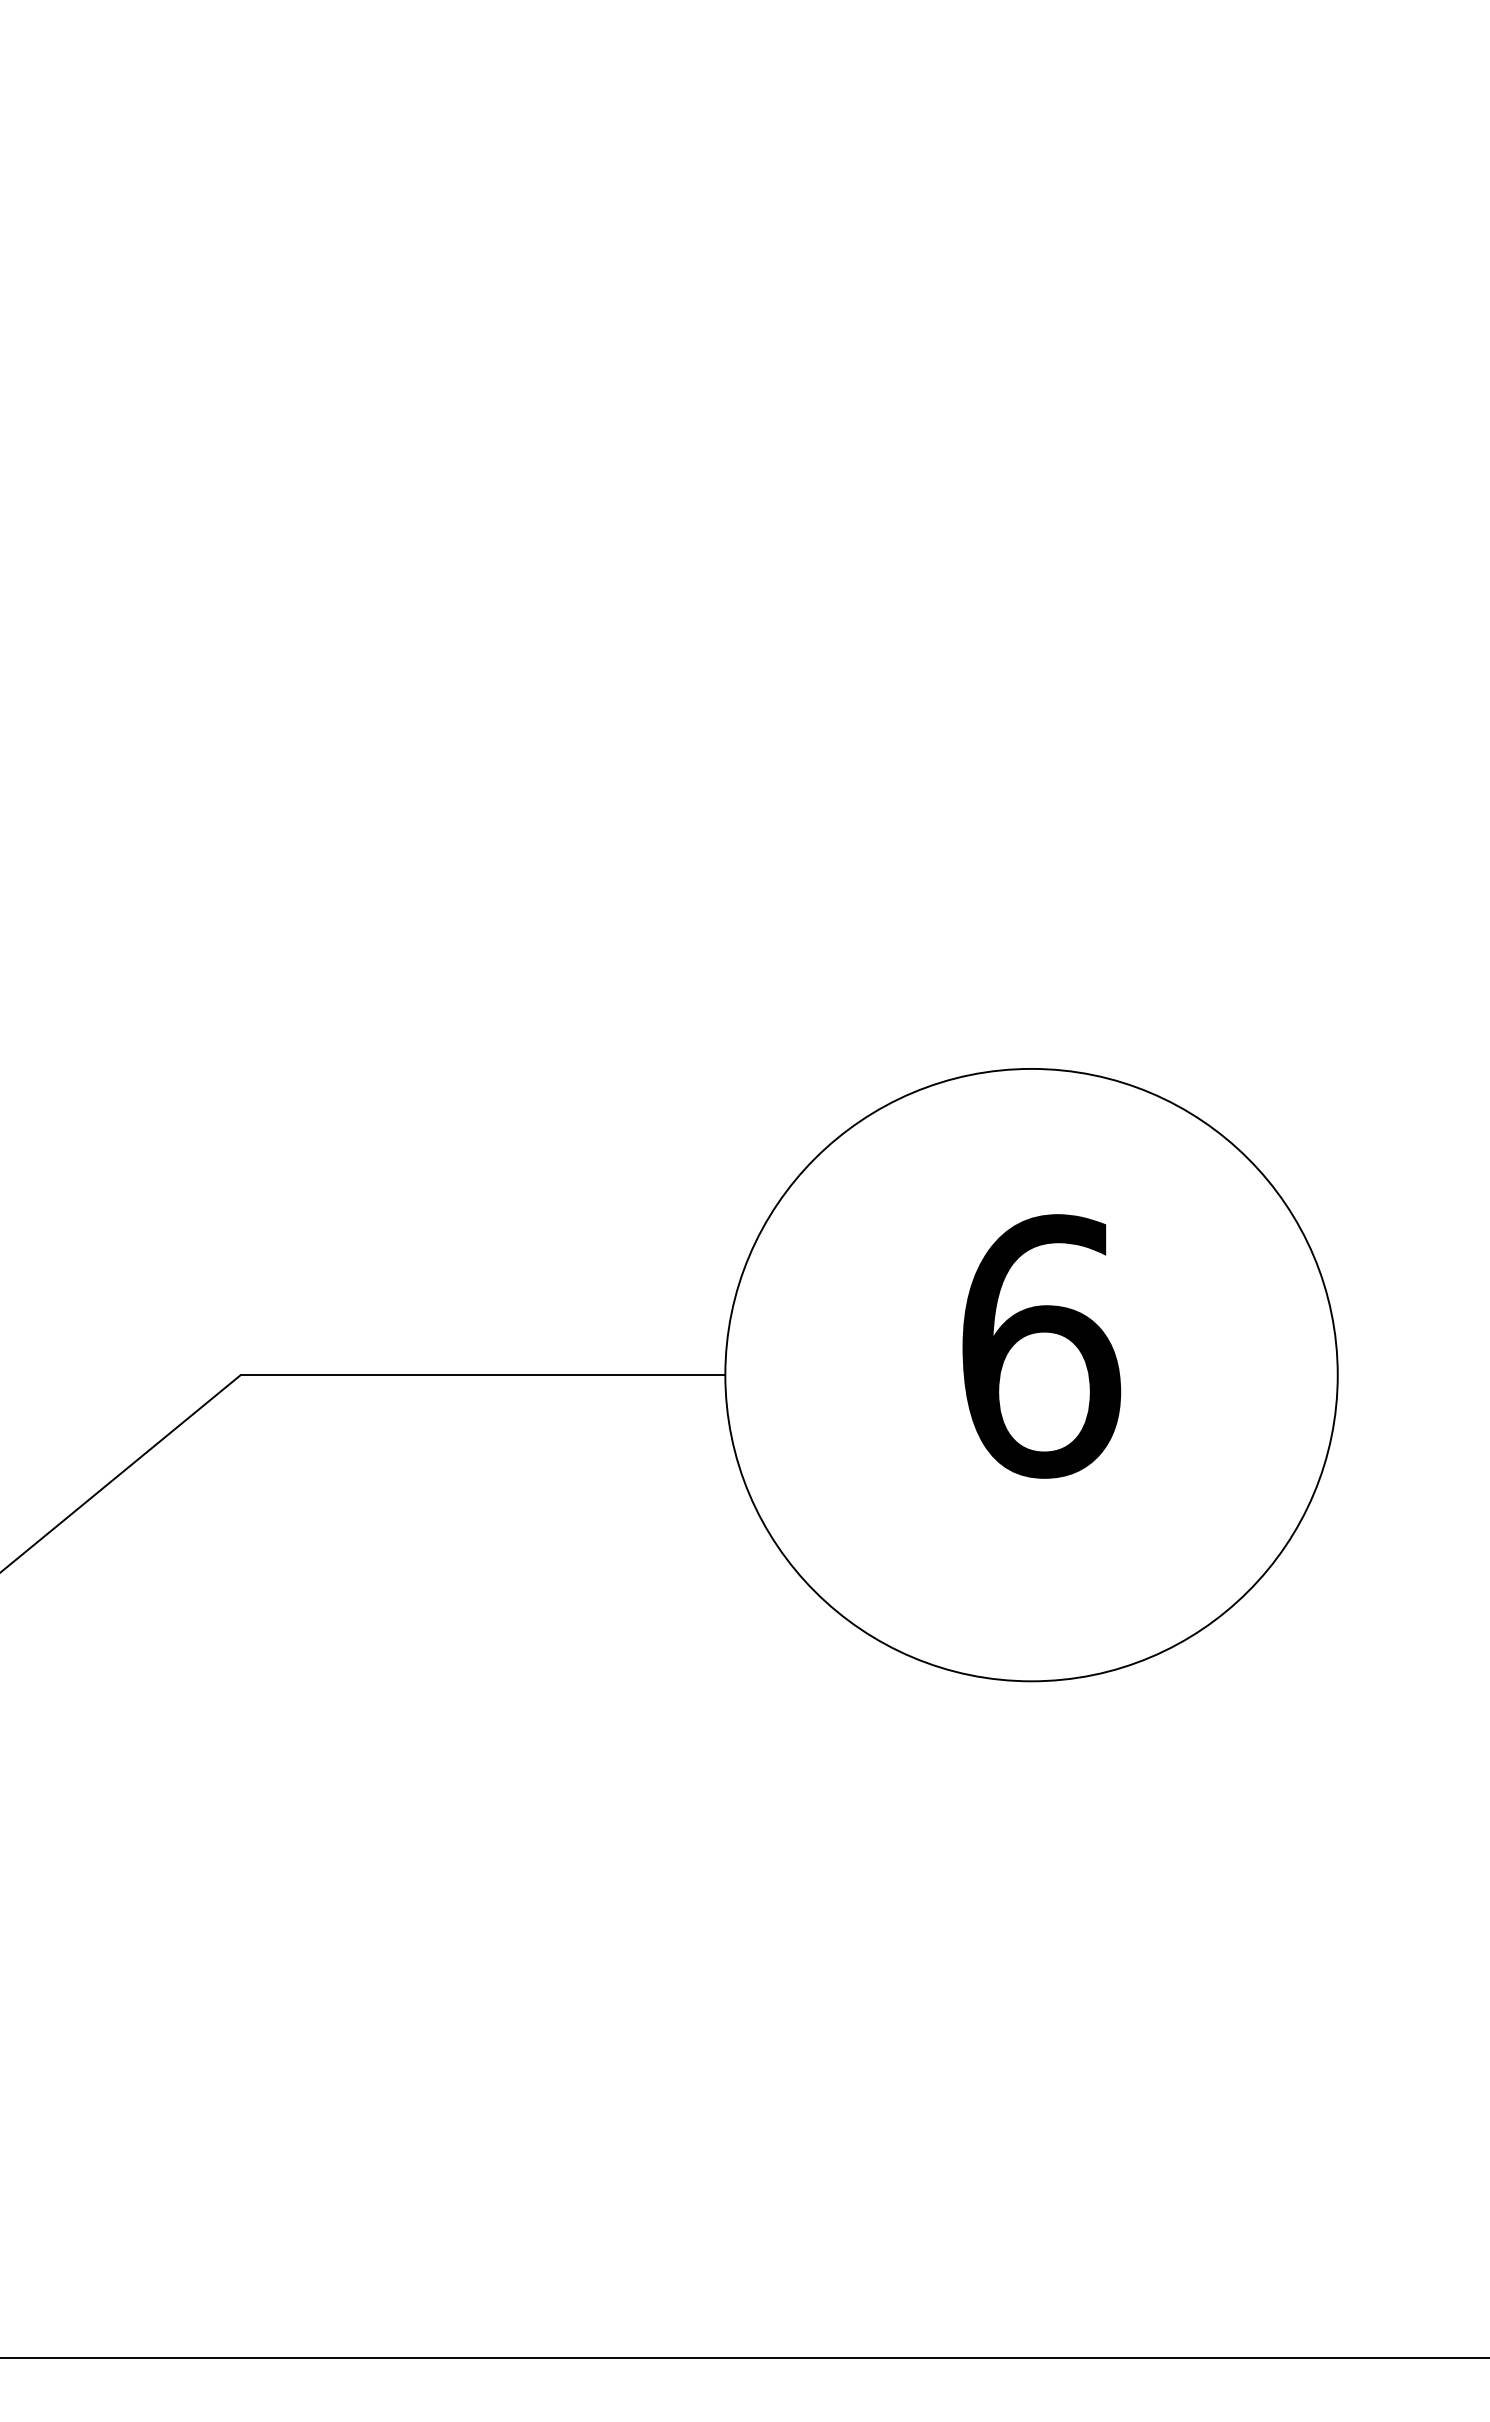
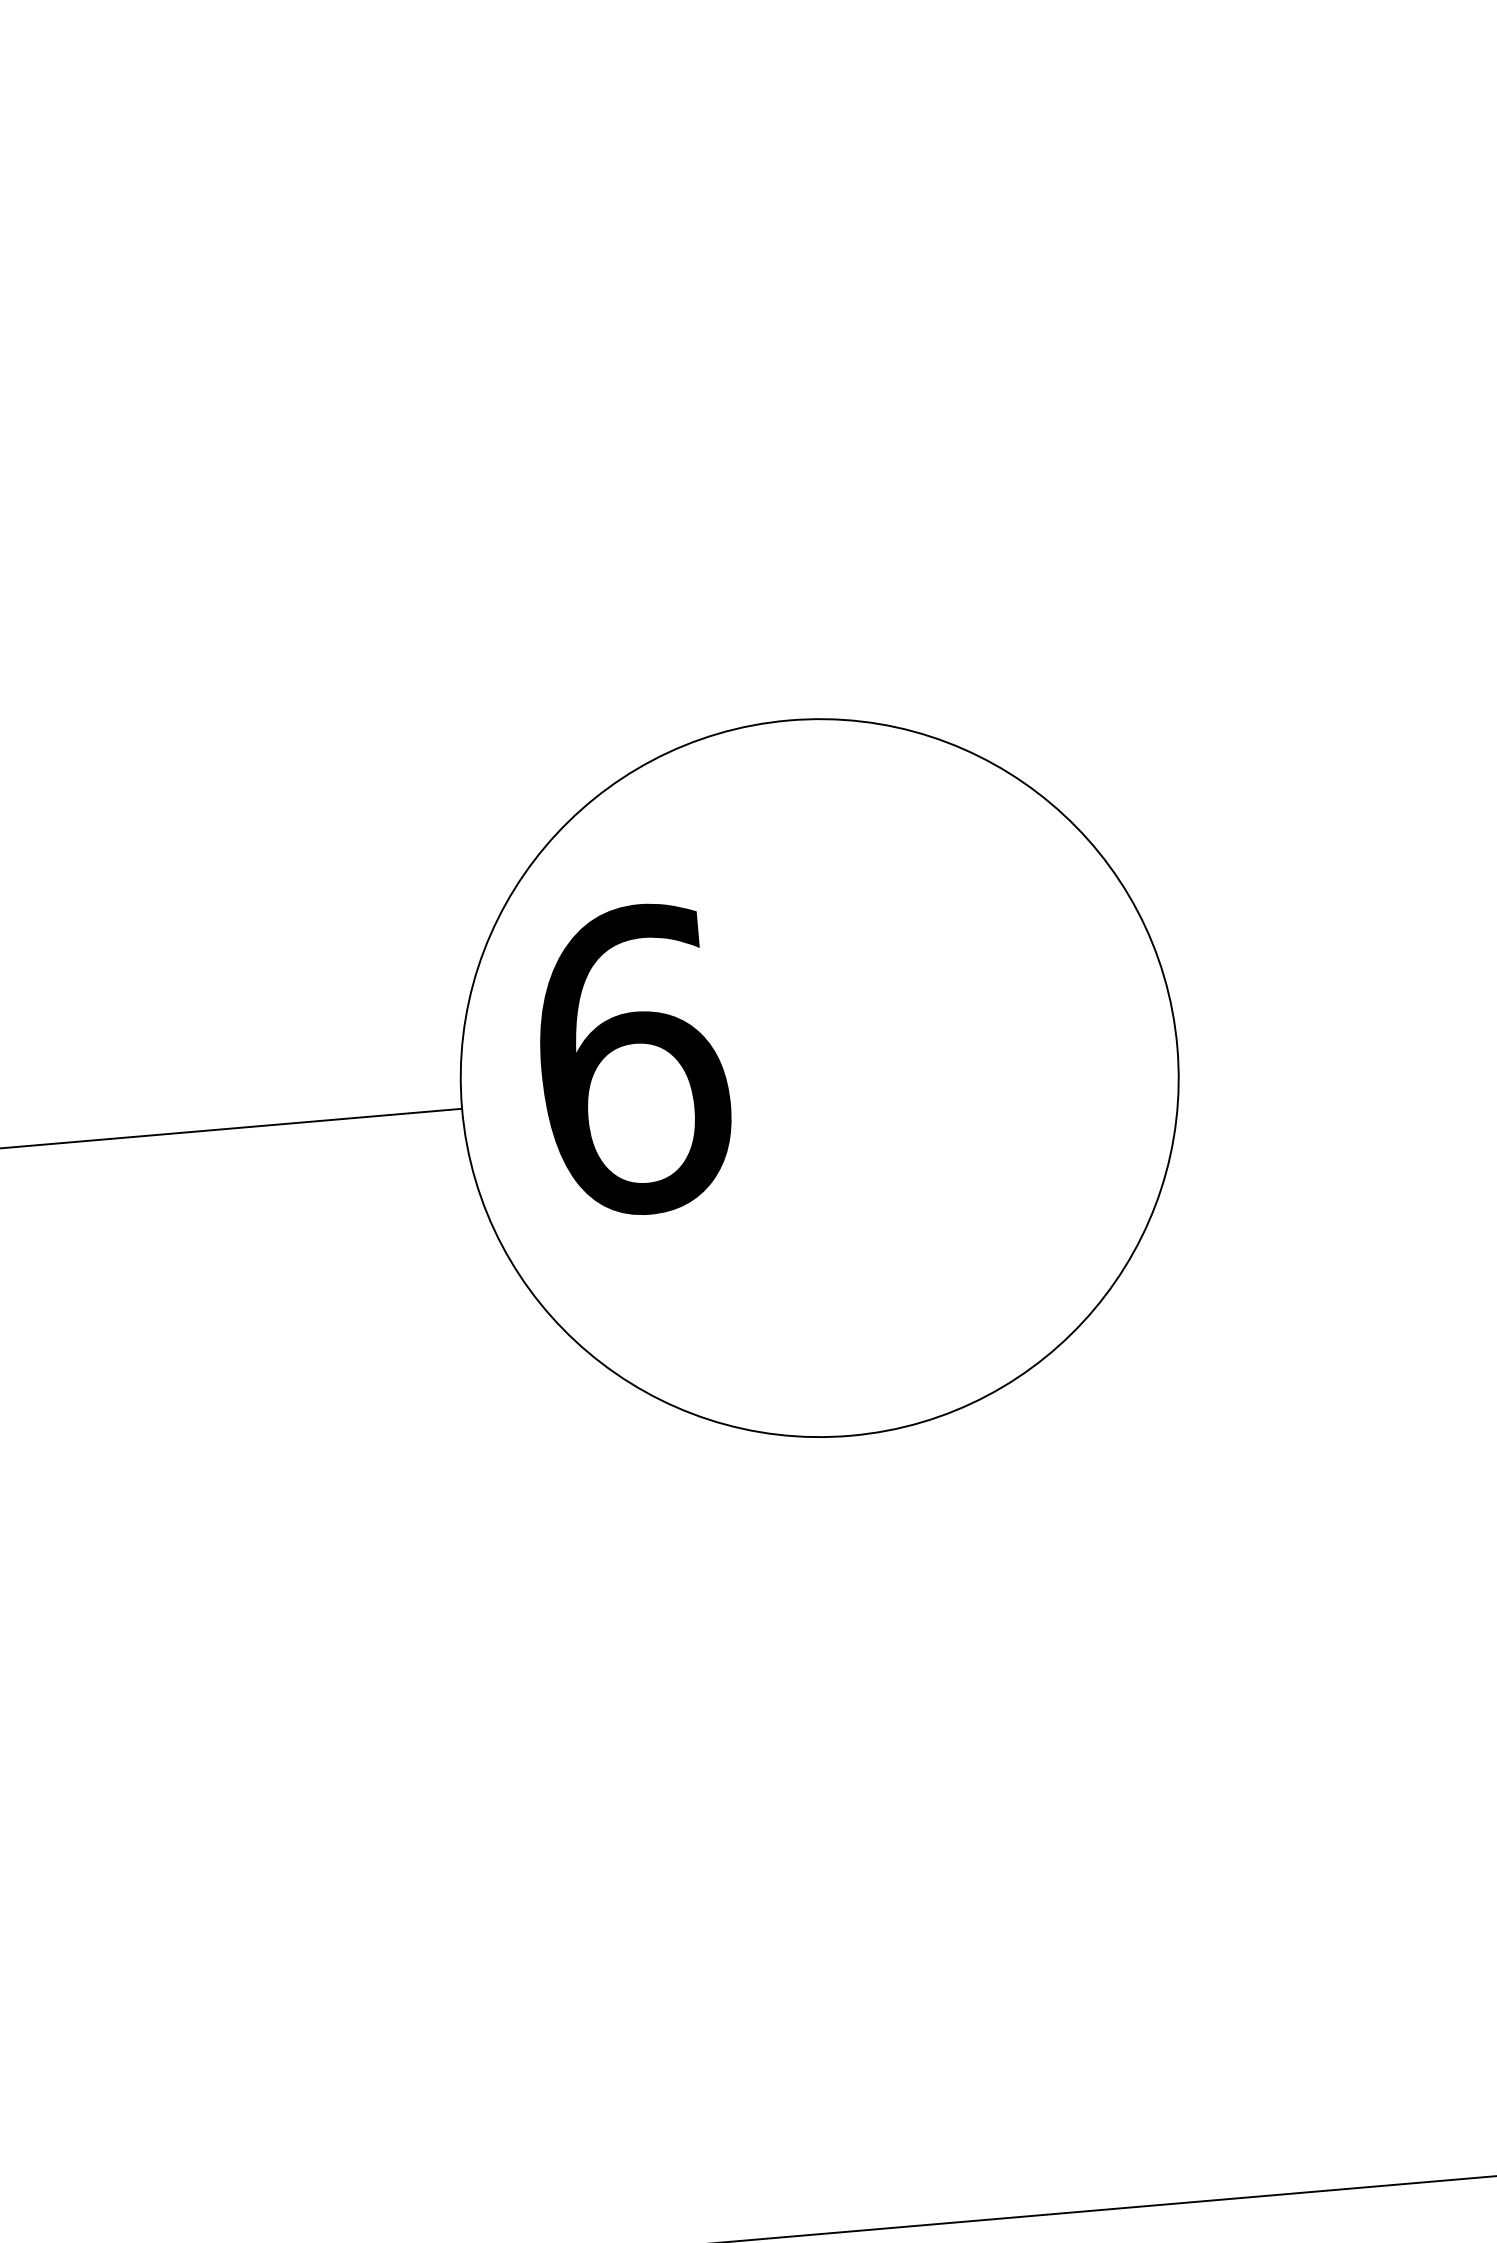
text: (1041, 1346) -> (633, 1060), moved

